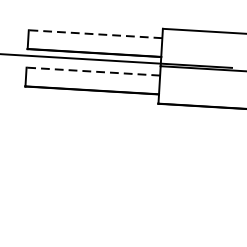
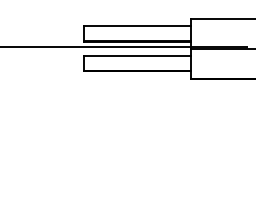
line: (95, 34) -> (137, 26), dashed -> solid
line: (93, 71) -> (137, 56), dashed -> solid

